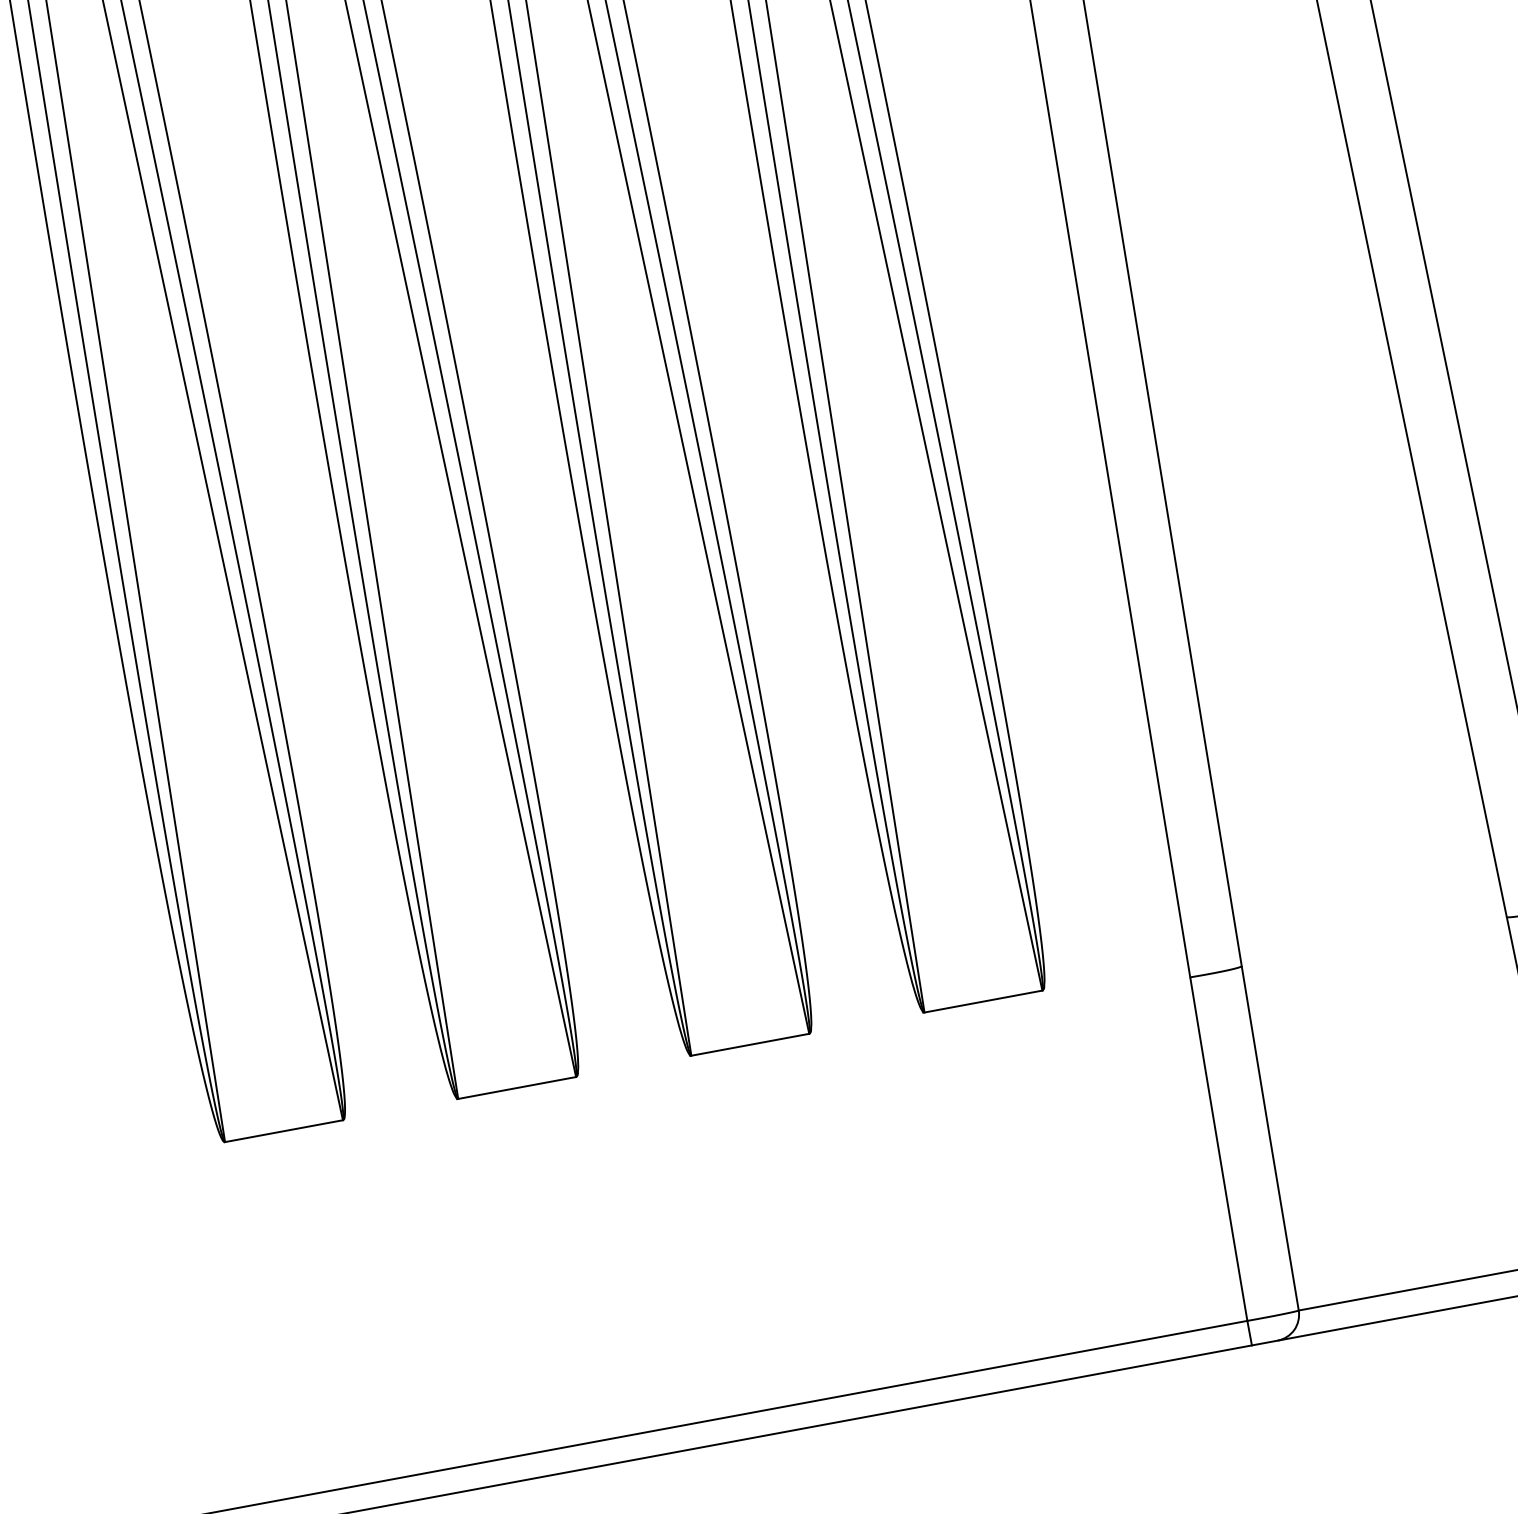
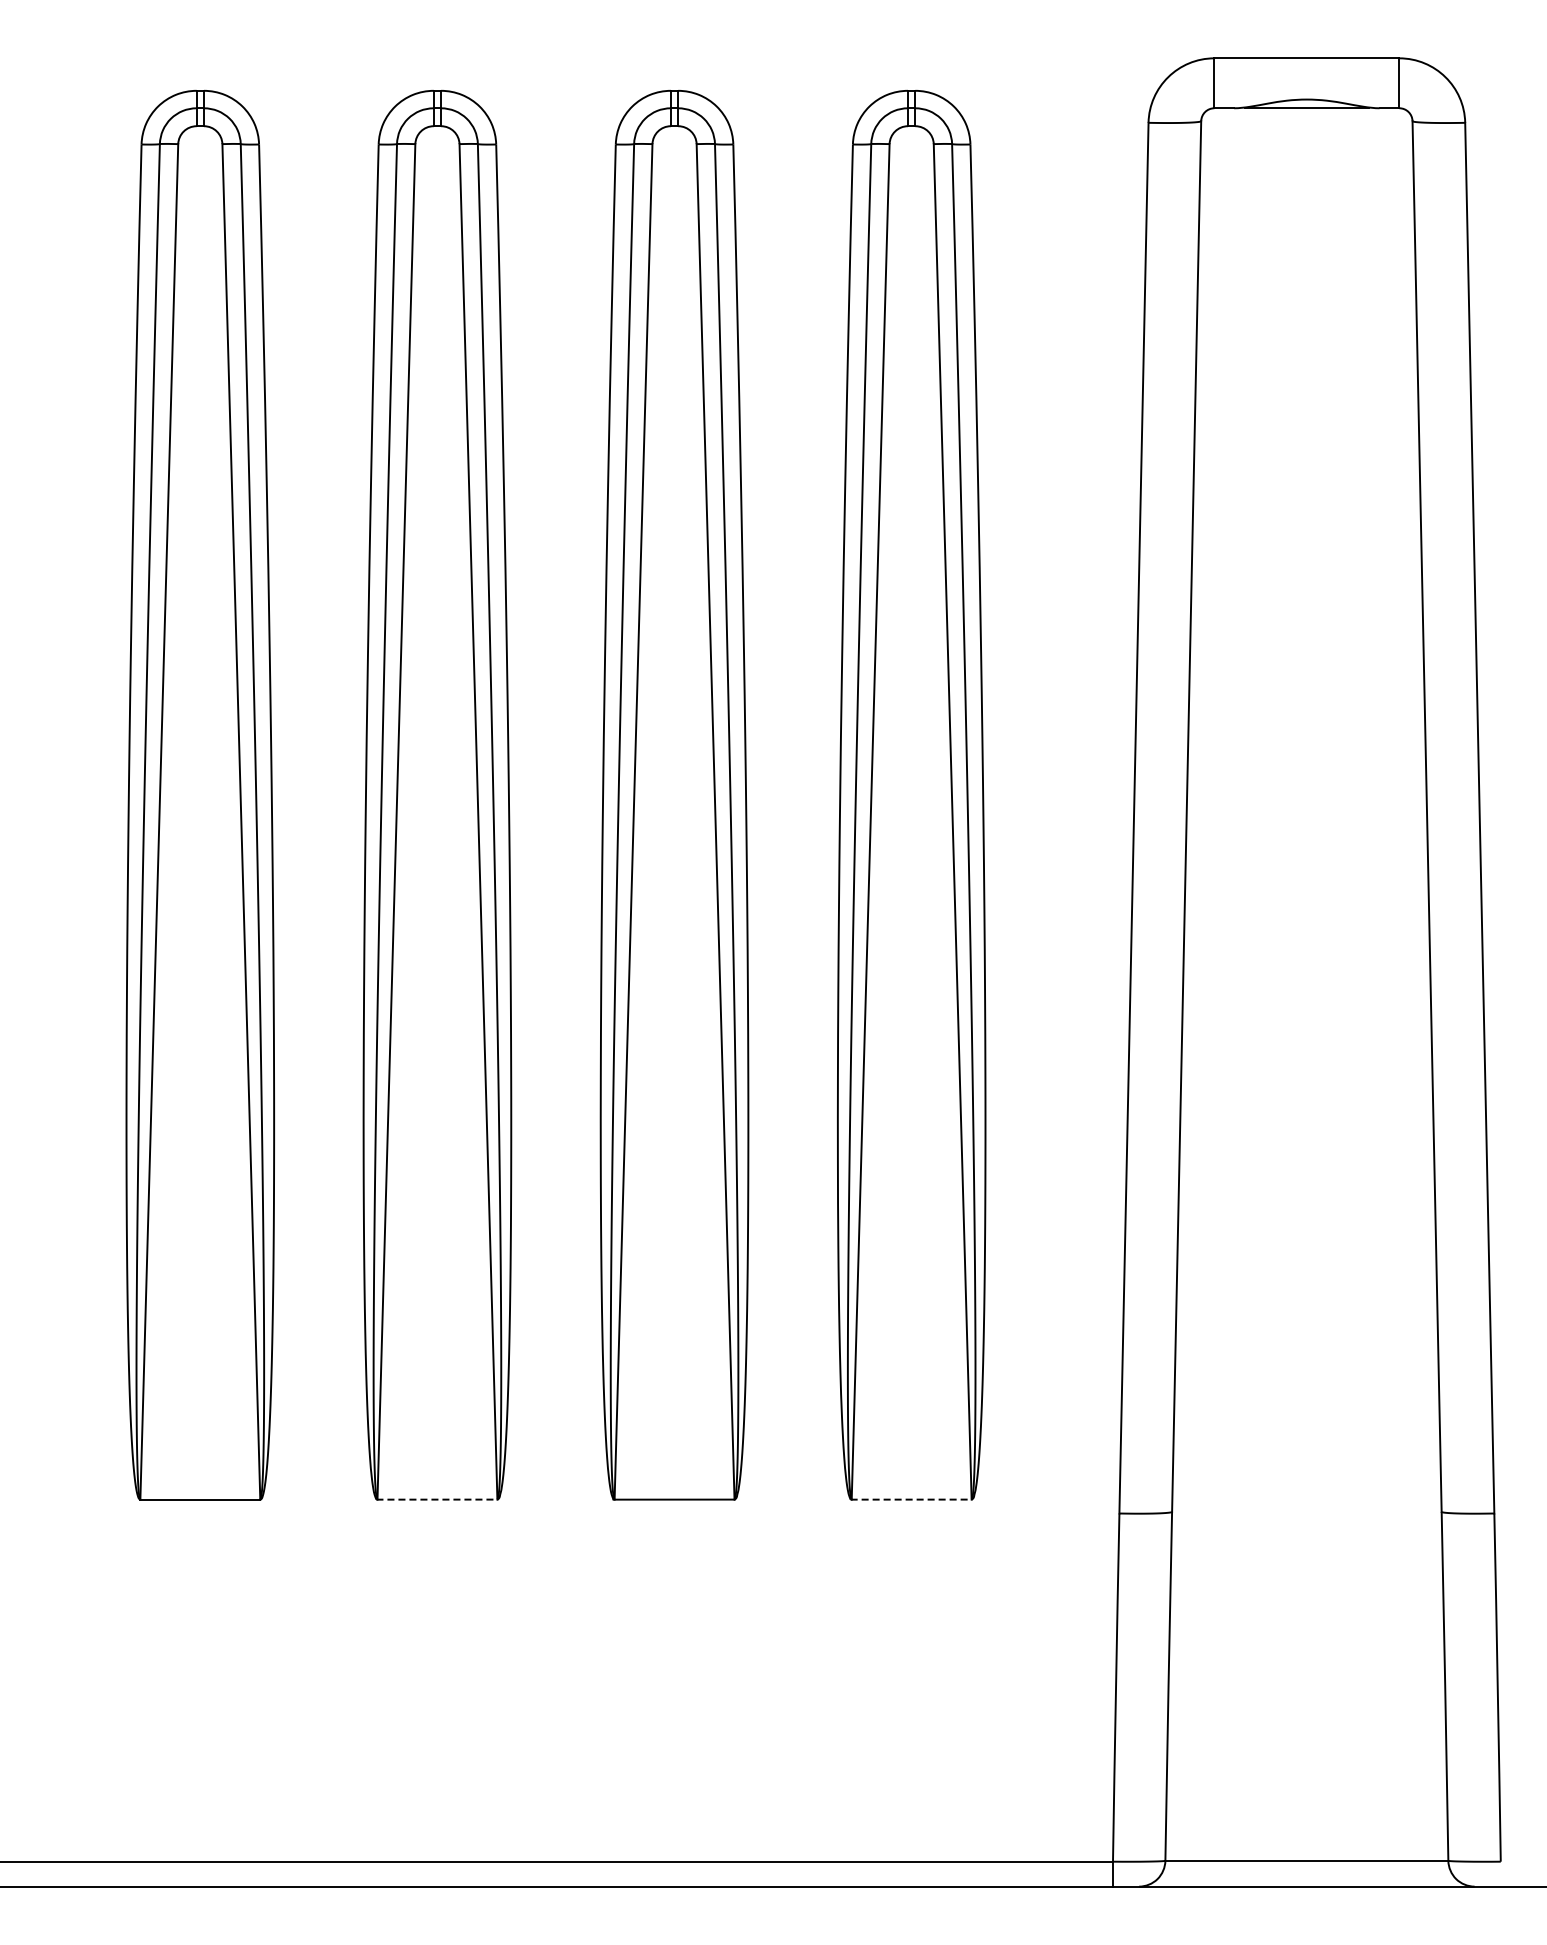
line: (983, 1001) -> (911, 1499), solid -> dashed
line: (517, 1087) -> (437, 1499), solid -> dashed

